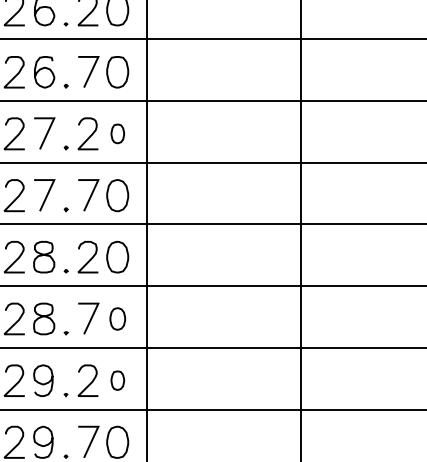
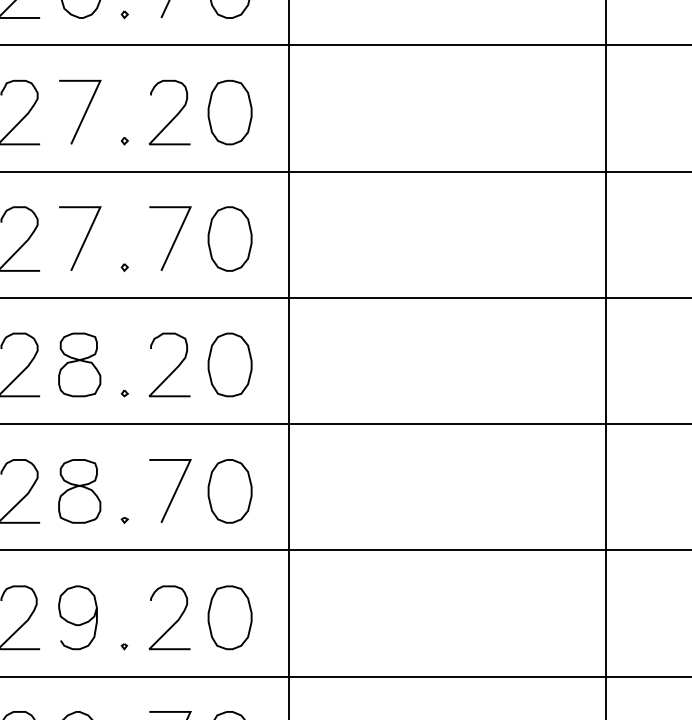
part: (117, 133) -> (229, 111), size x1.67
part: (117, 318) -> (229, 490), size x1.43
part: (117, 380) -> (229, 617), size x1.67

